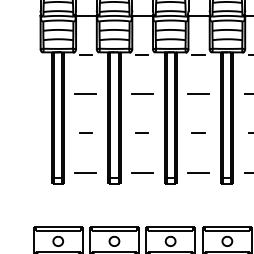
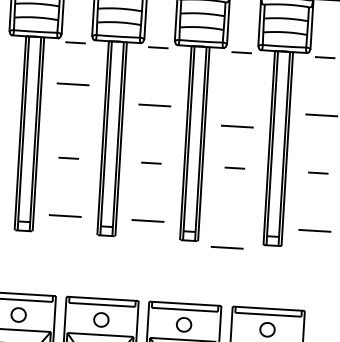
line: (85, 93) -> (72, 83), moved
line: (198, 93) -> (237, 125), moved
line: (198, 172) -> (226, 247), moved

